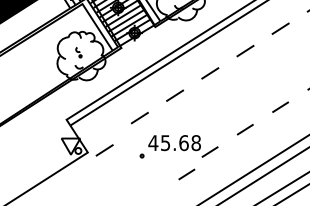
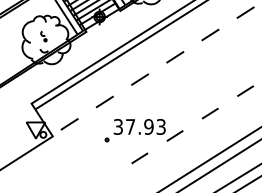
text: (174, 143) -> (139, 127), 45.68 -> 37.93
line: (104, 150) -> (69, 124), moved
line: (186, 174) -> (139, 158), moved

